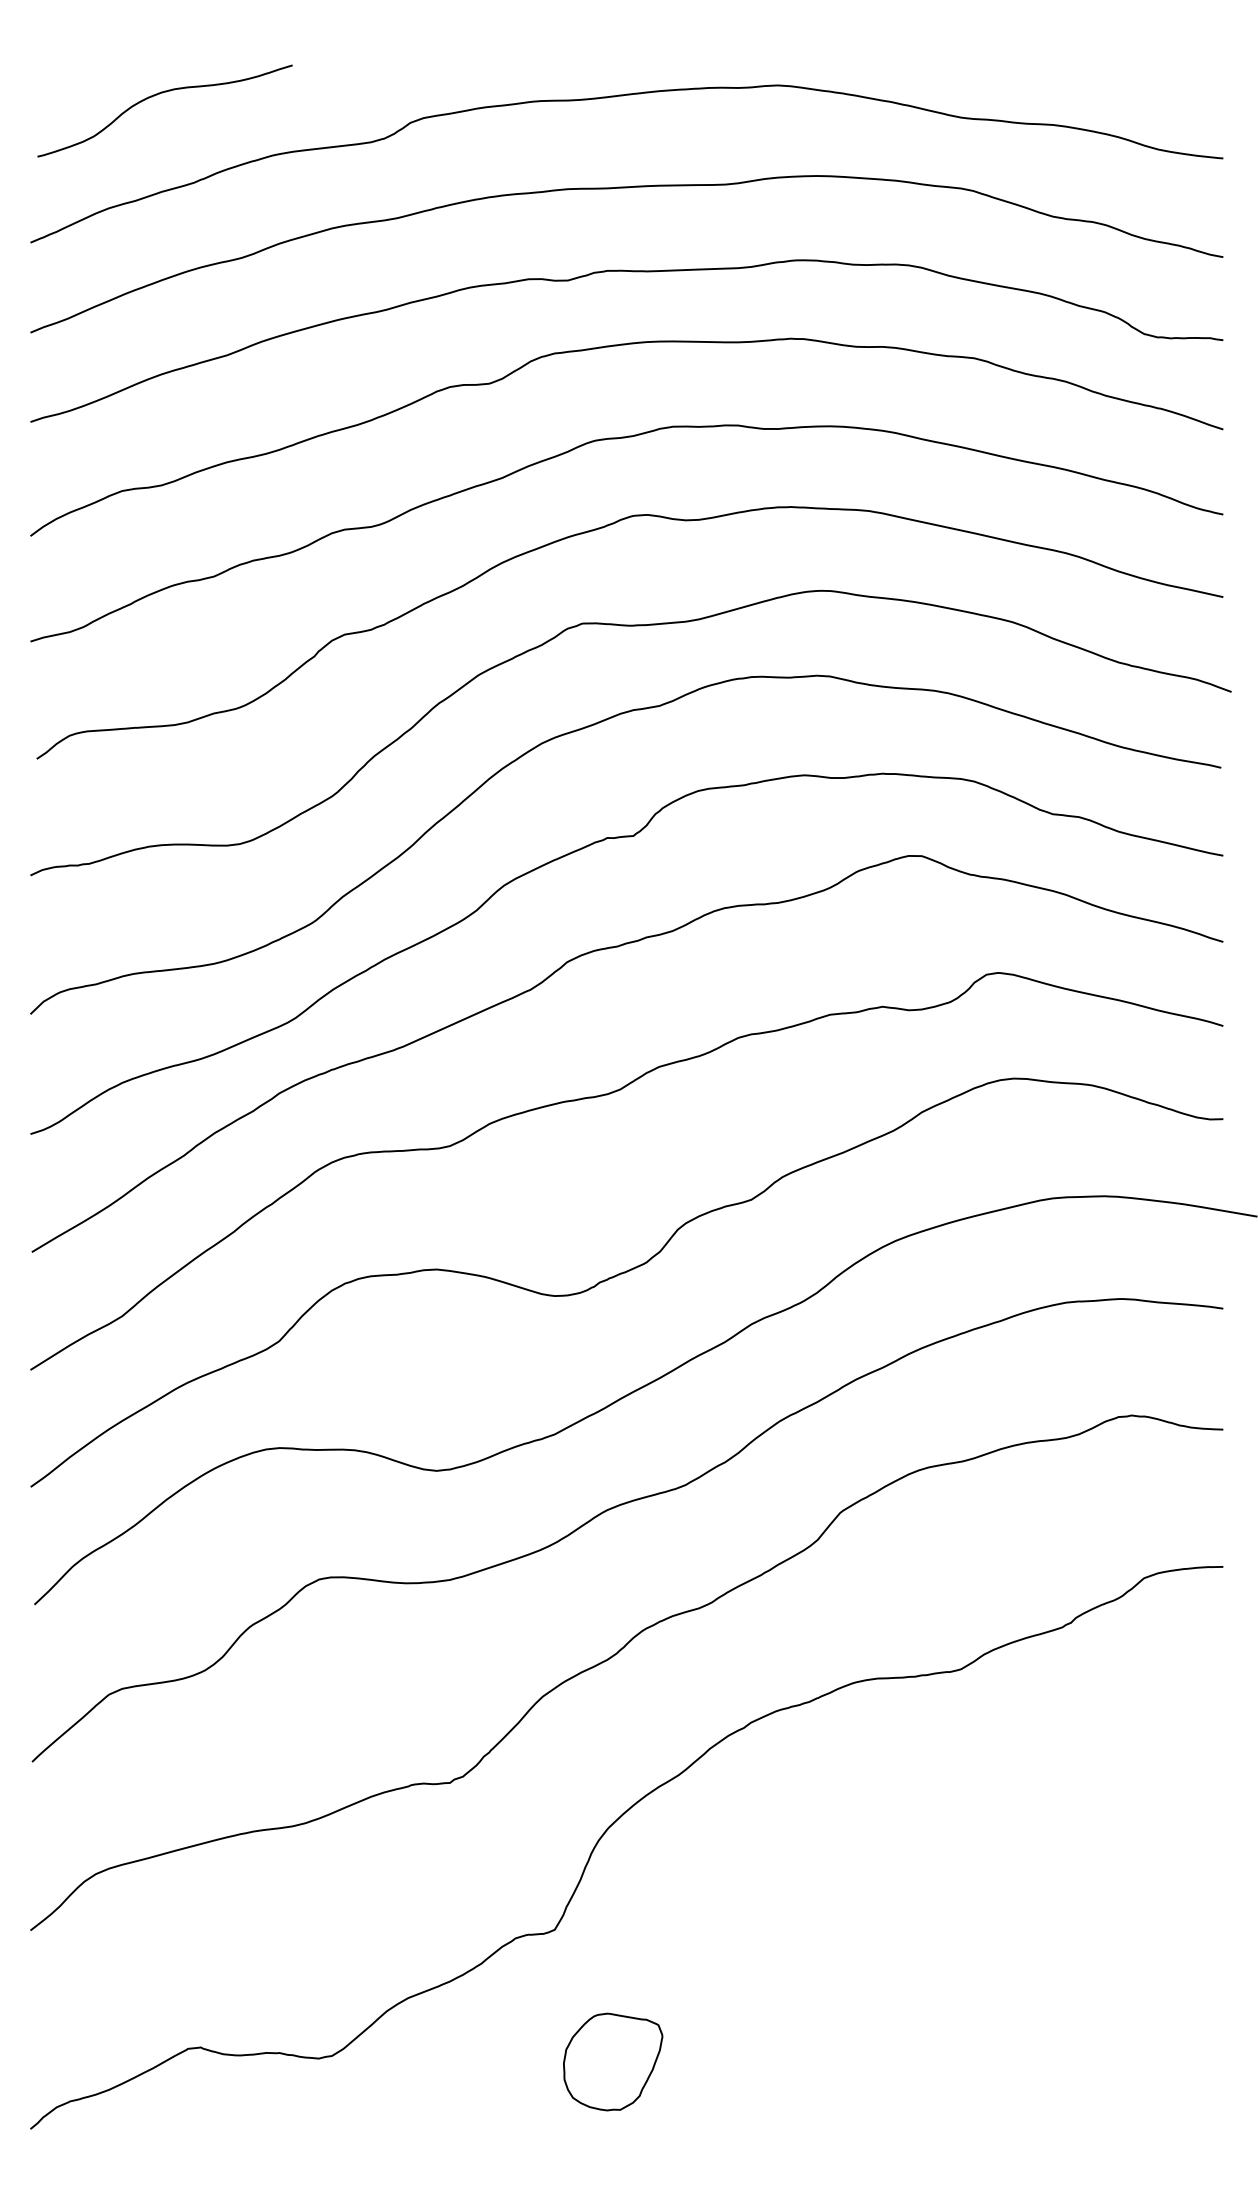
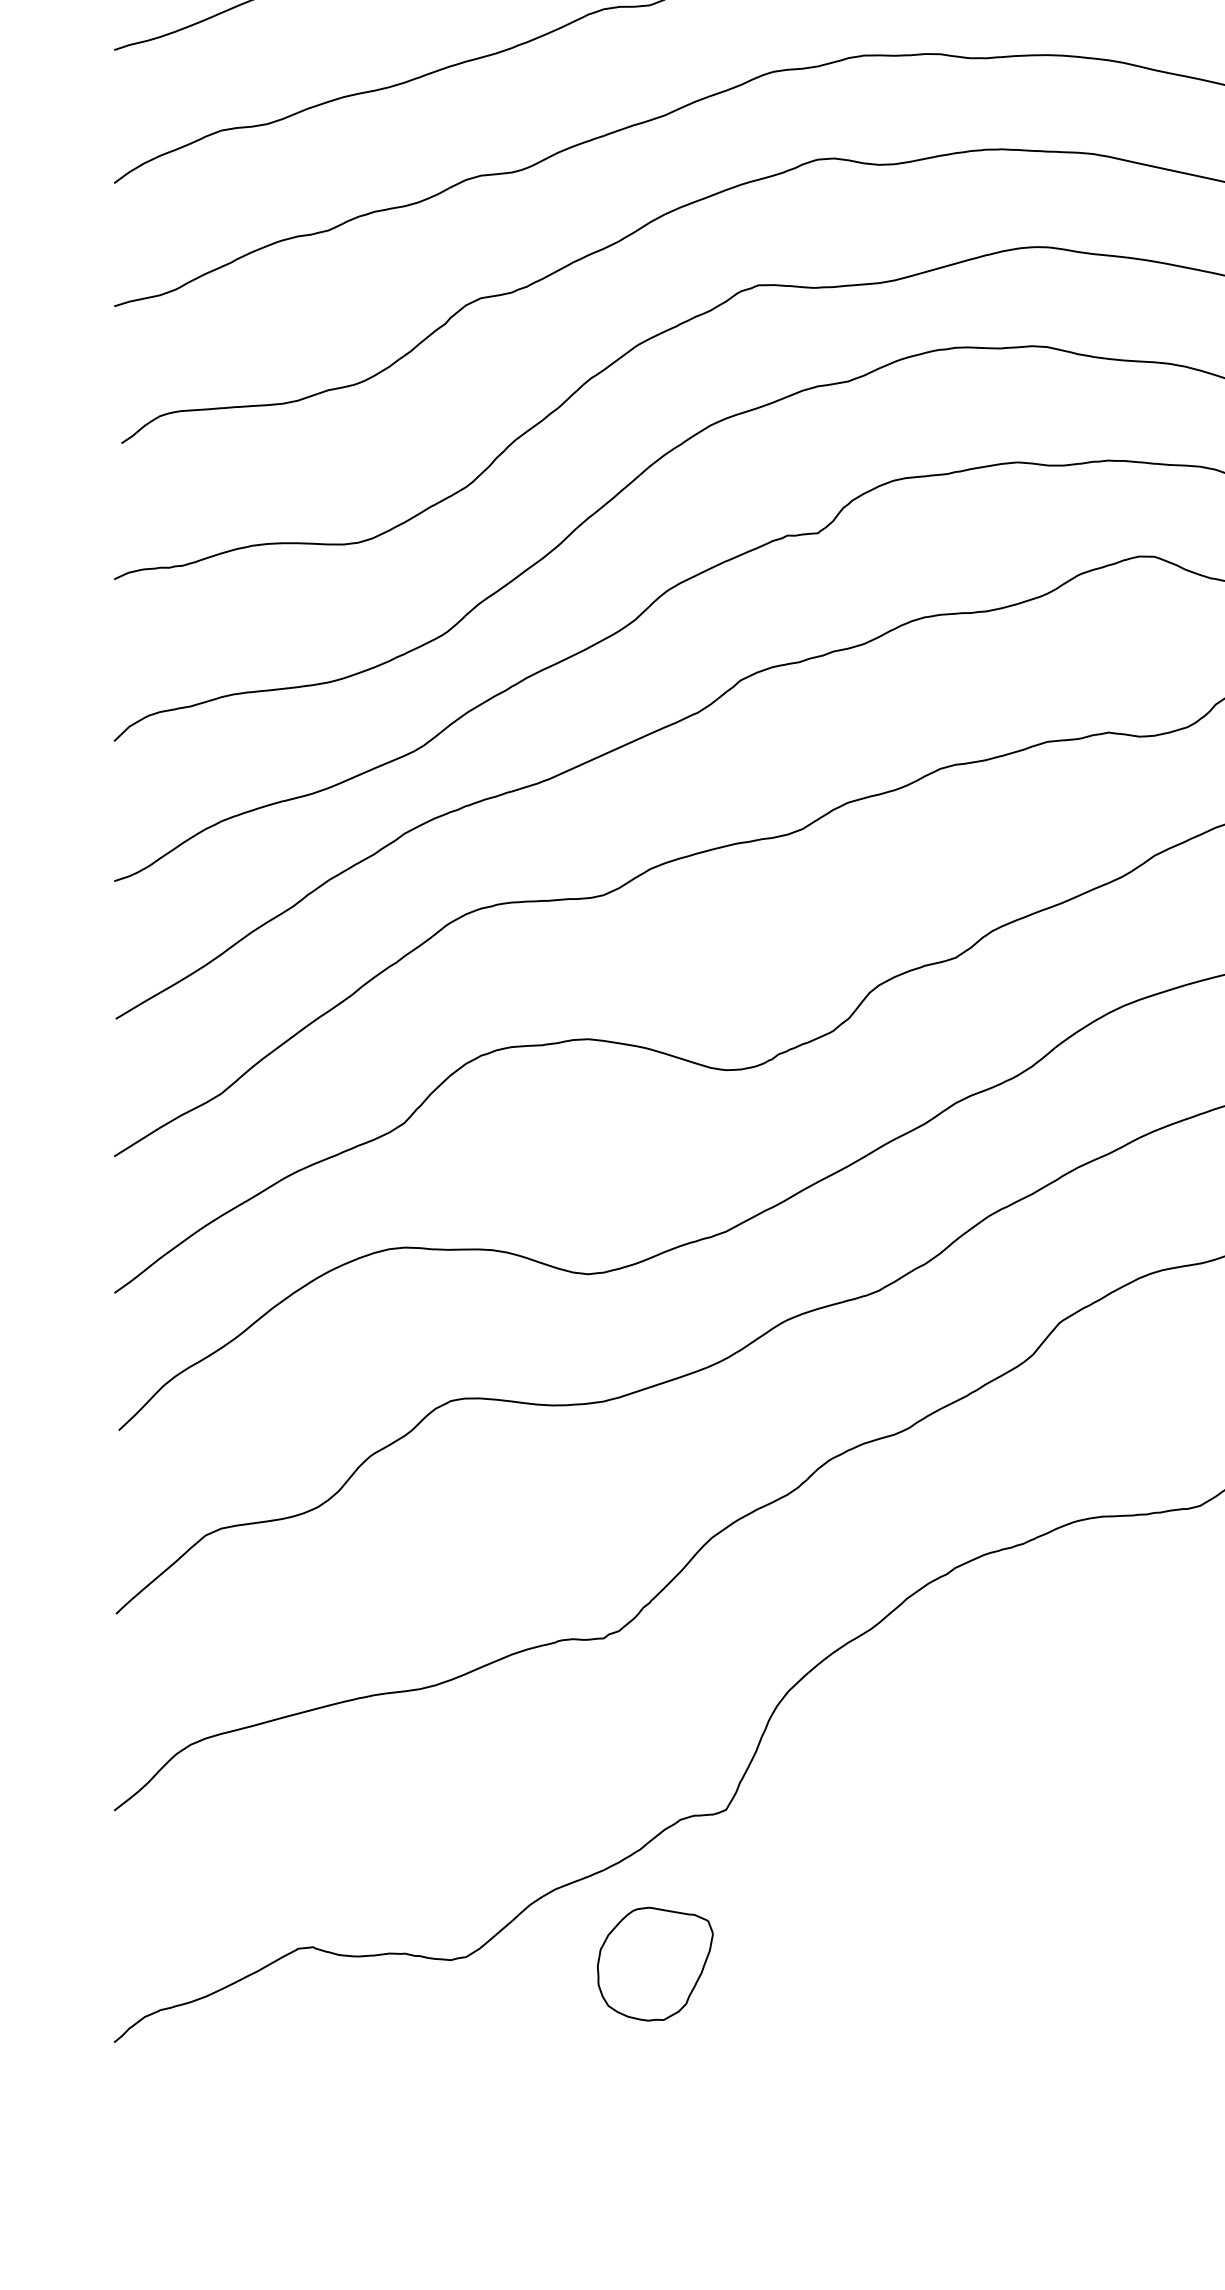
part: (613, 2061) -> (655, 1963), moved

